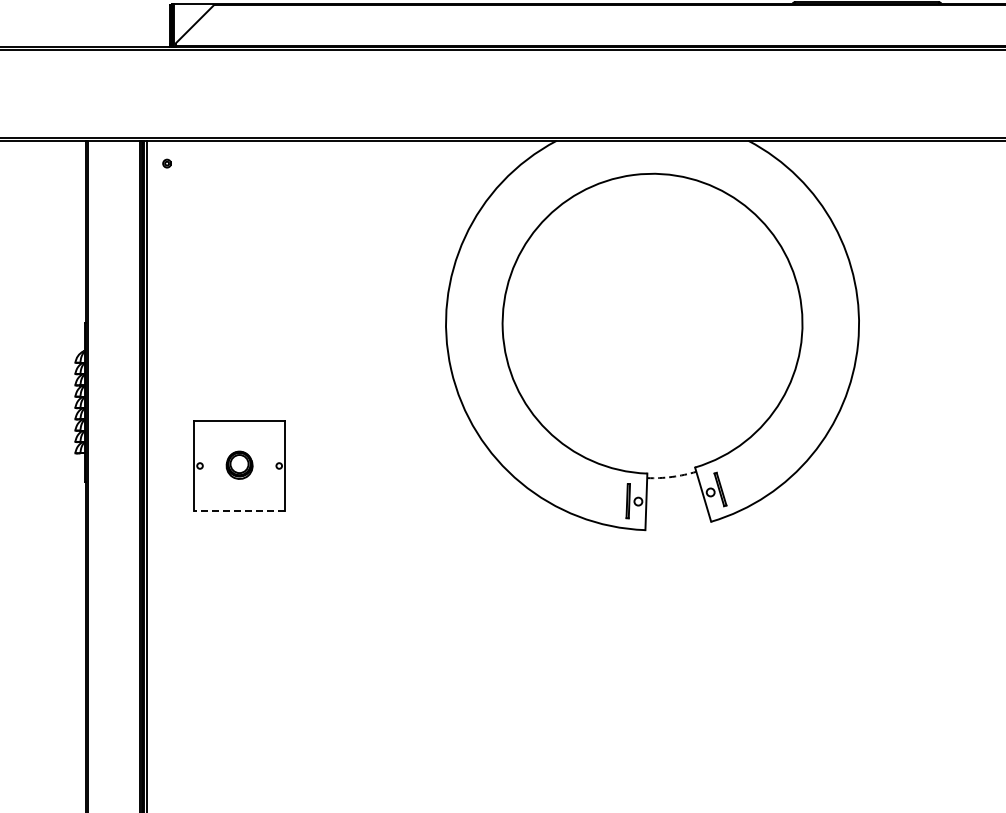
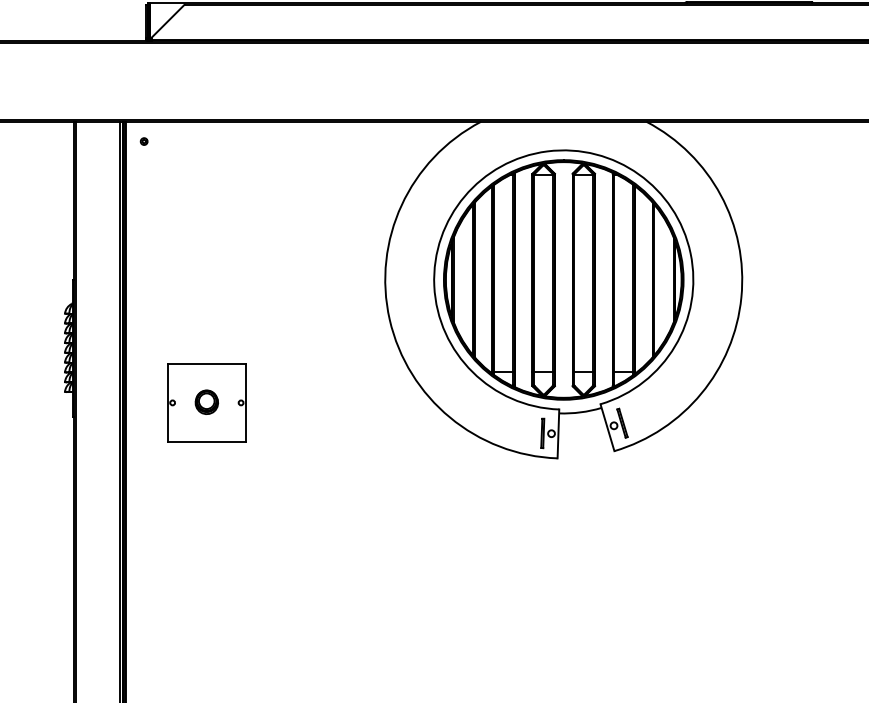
part: (652, 323) -> (563, 279), added
arc: (672, 476) -> (580, 412), dashed -> solid
line: (239, 511) -> (206, 442), dashed -> solid

